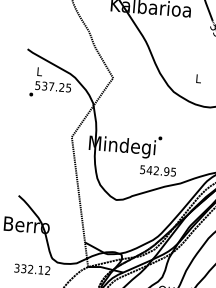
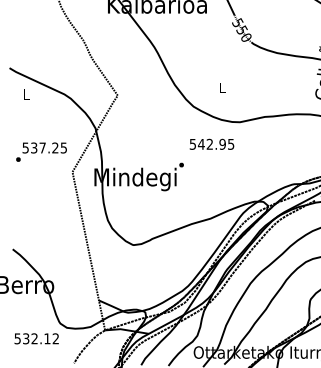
text: (50, 89) -> (41, 151), moved
text: (157, 170) -> (211, 143), moved
text: (16, 268) -> (17, 338), 332.12 -> 532.12

